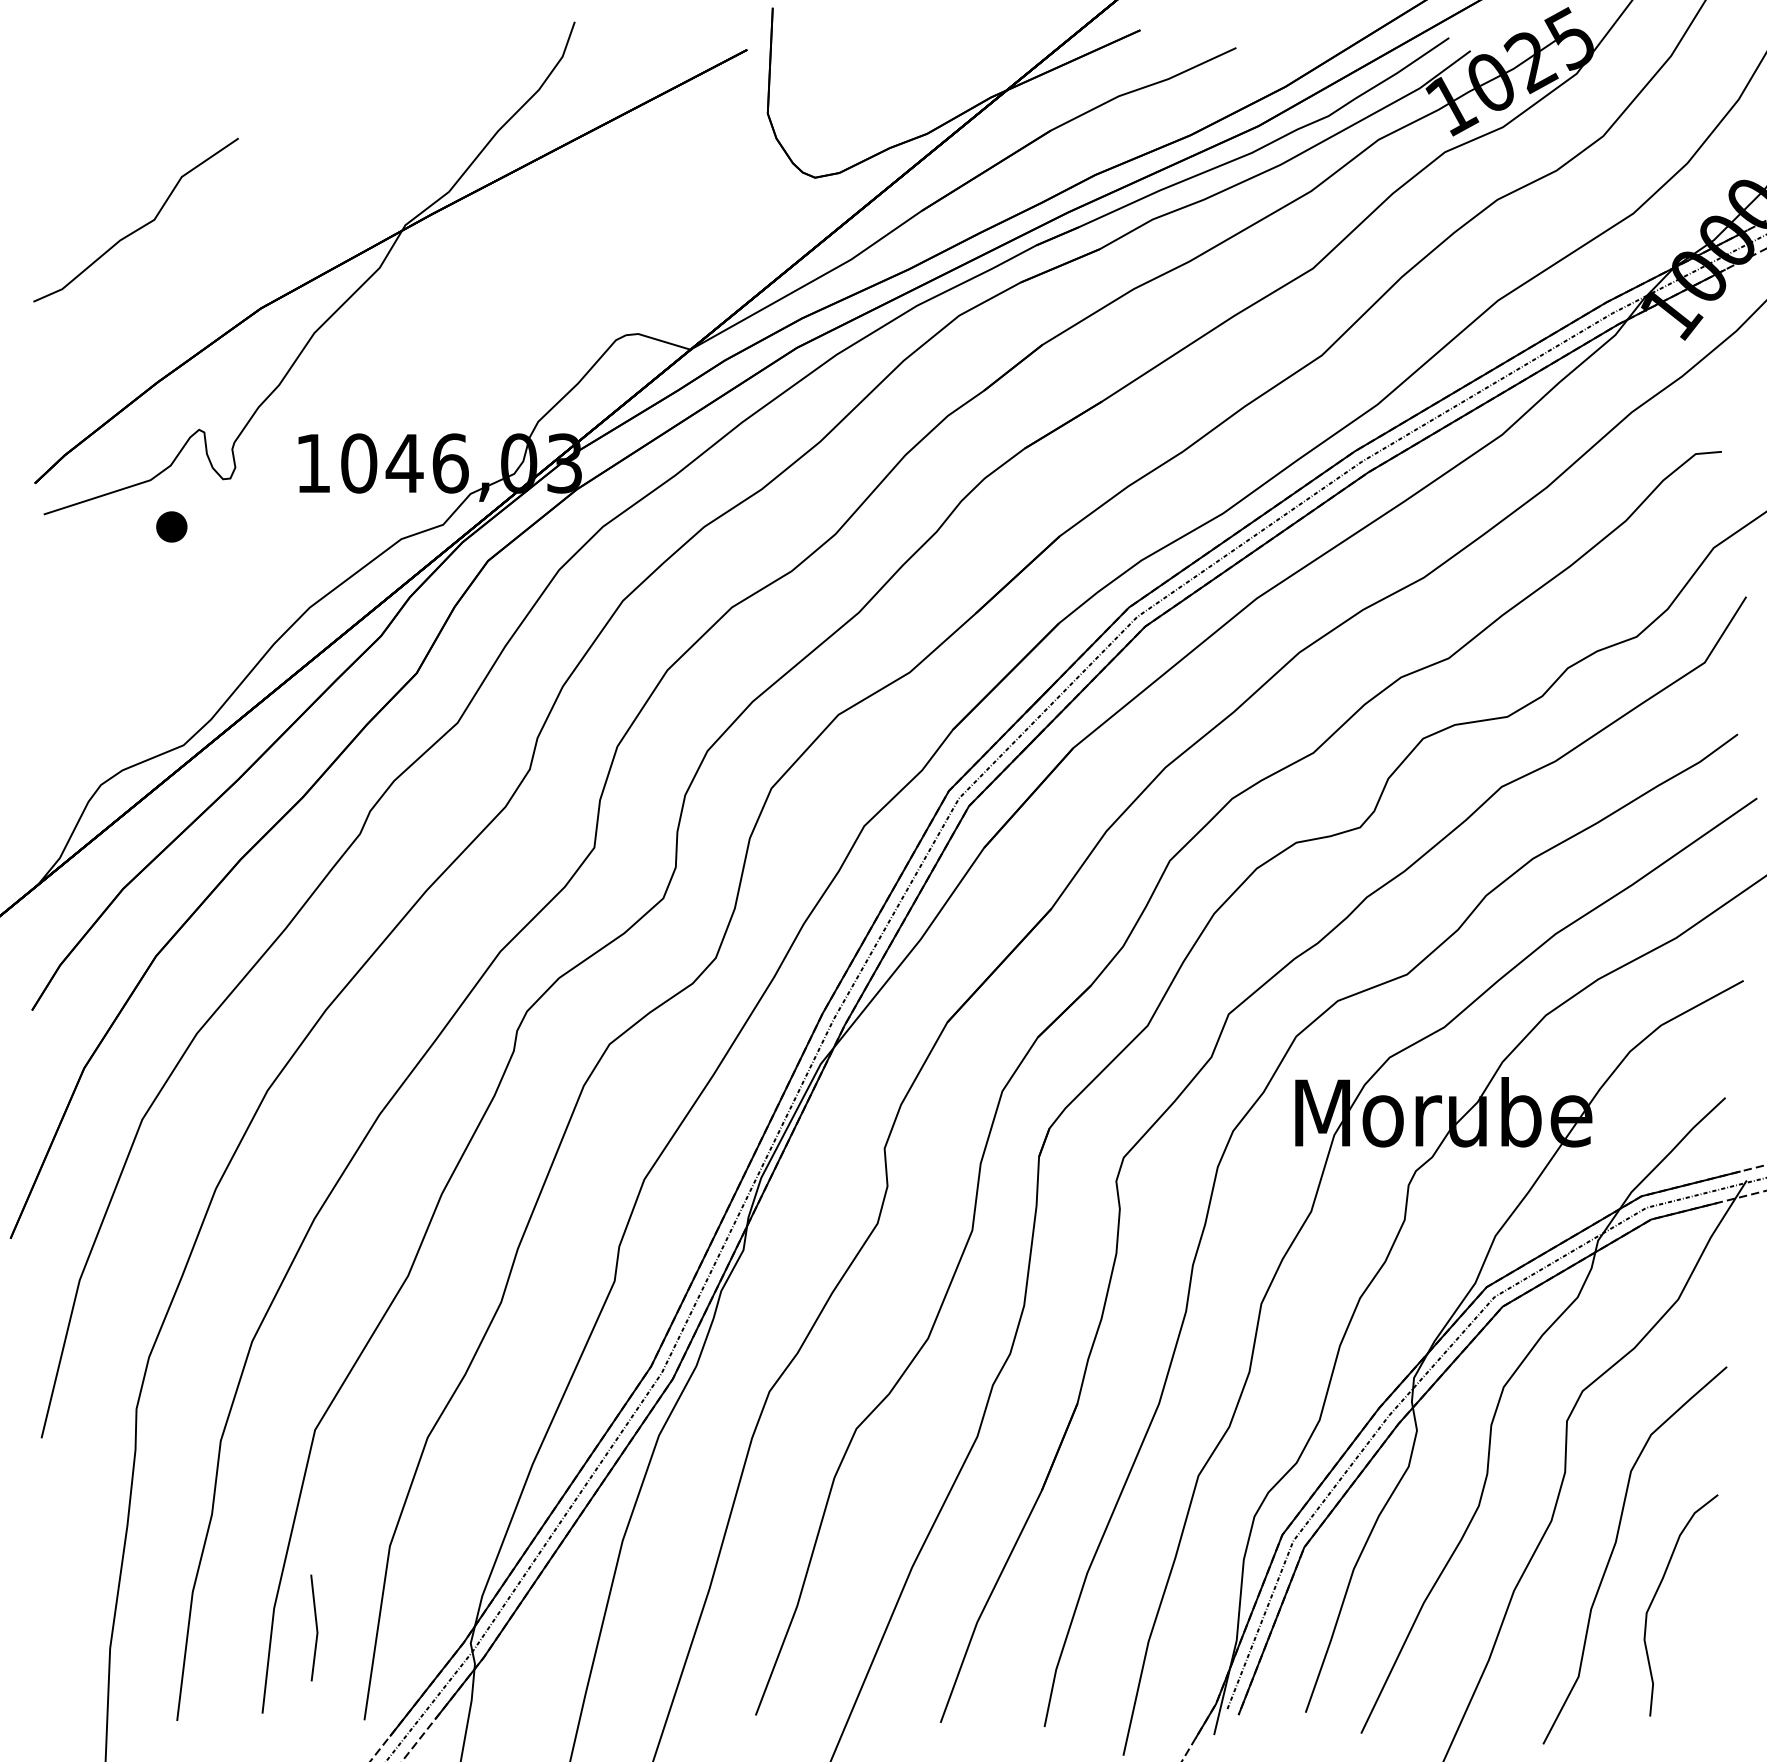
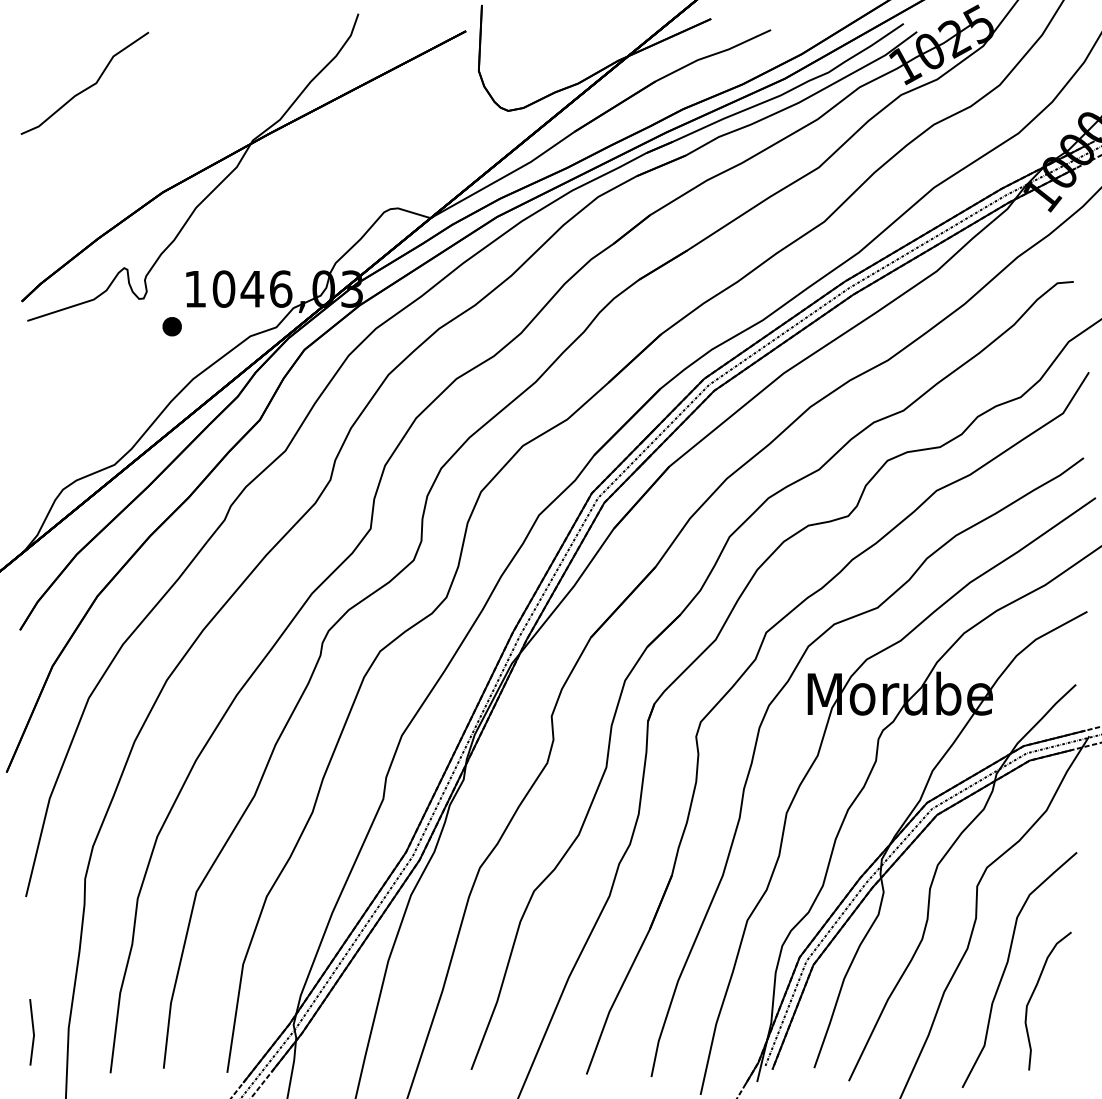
curve: (141, 225) -> (88, 86), moved
part: (170, 526) -> (171, 326), moved
line: (315, 1628) -> (32, 1032), moved

